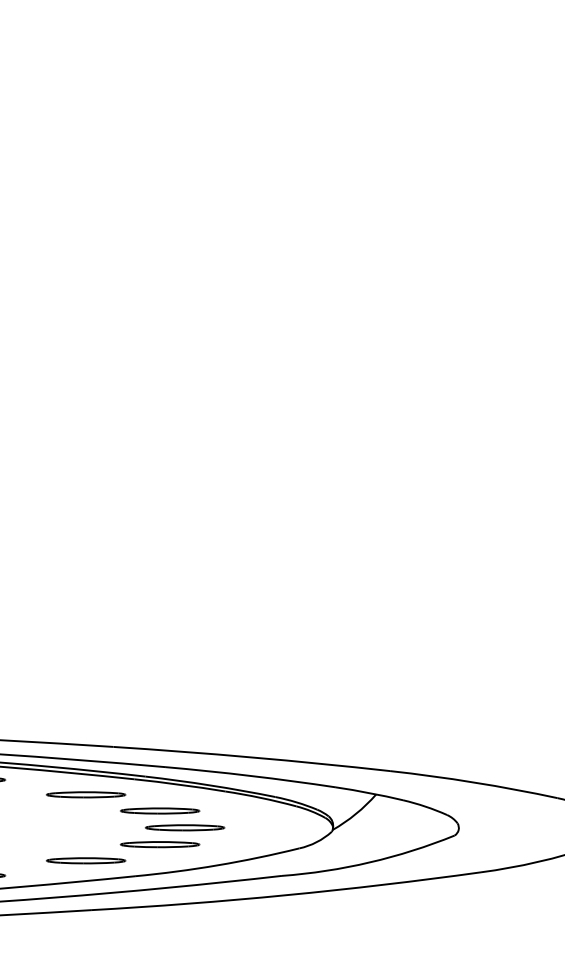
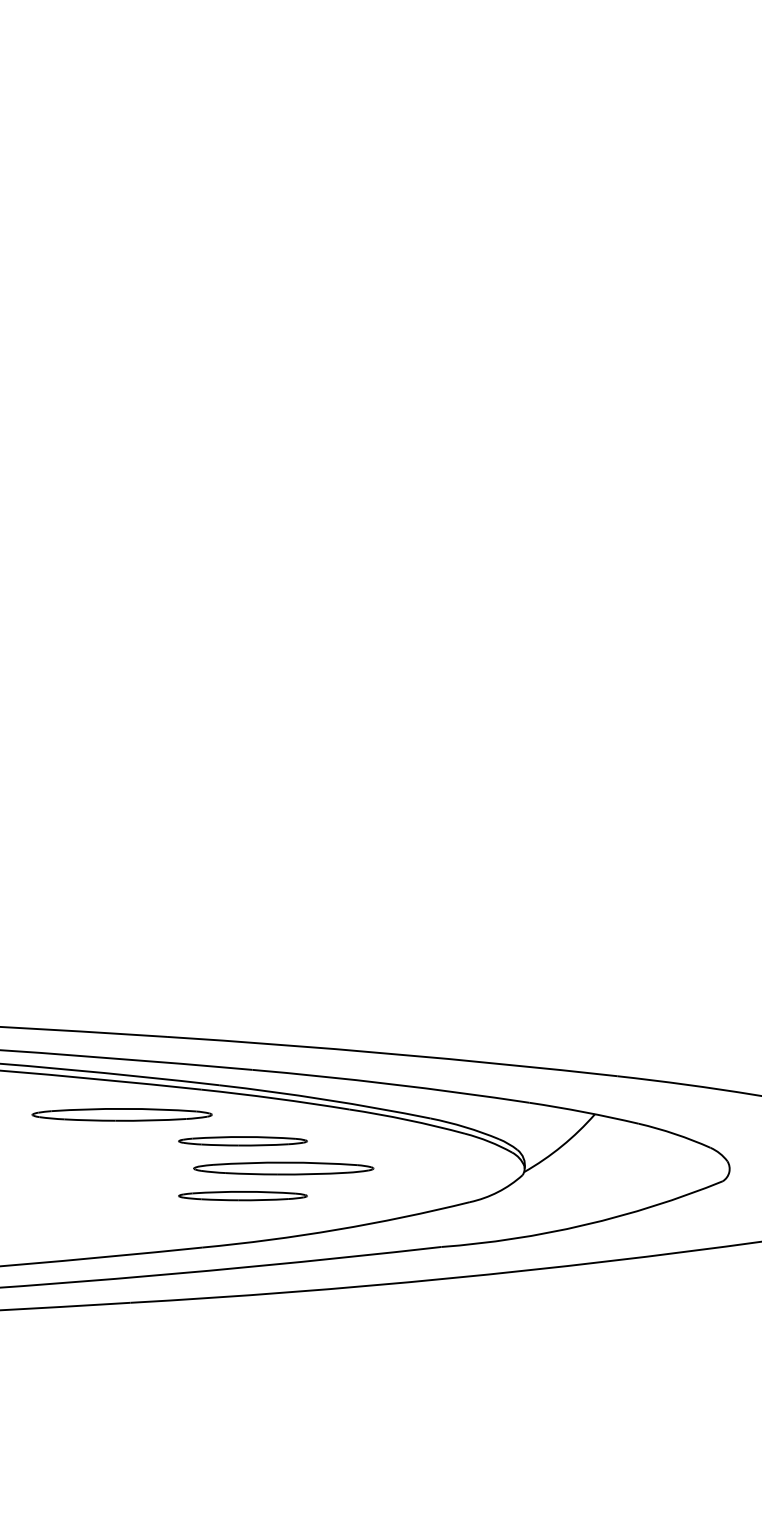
part: (86, 794) -> (123, 1114), size x1.4
part: (184, 827) -> (282, 1168), size x1.4
part: (85, 860) -> (121, 1221), removed

